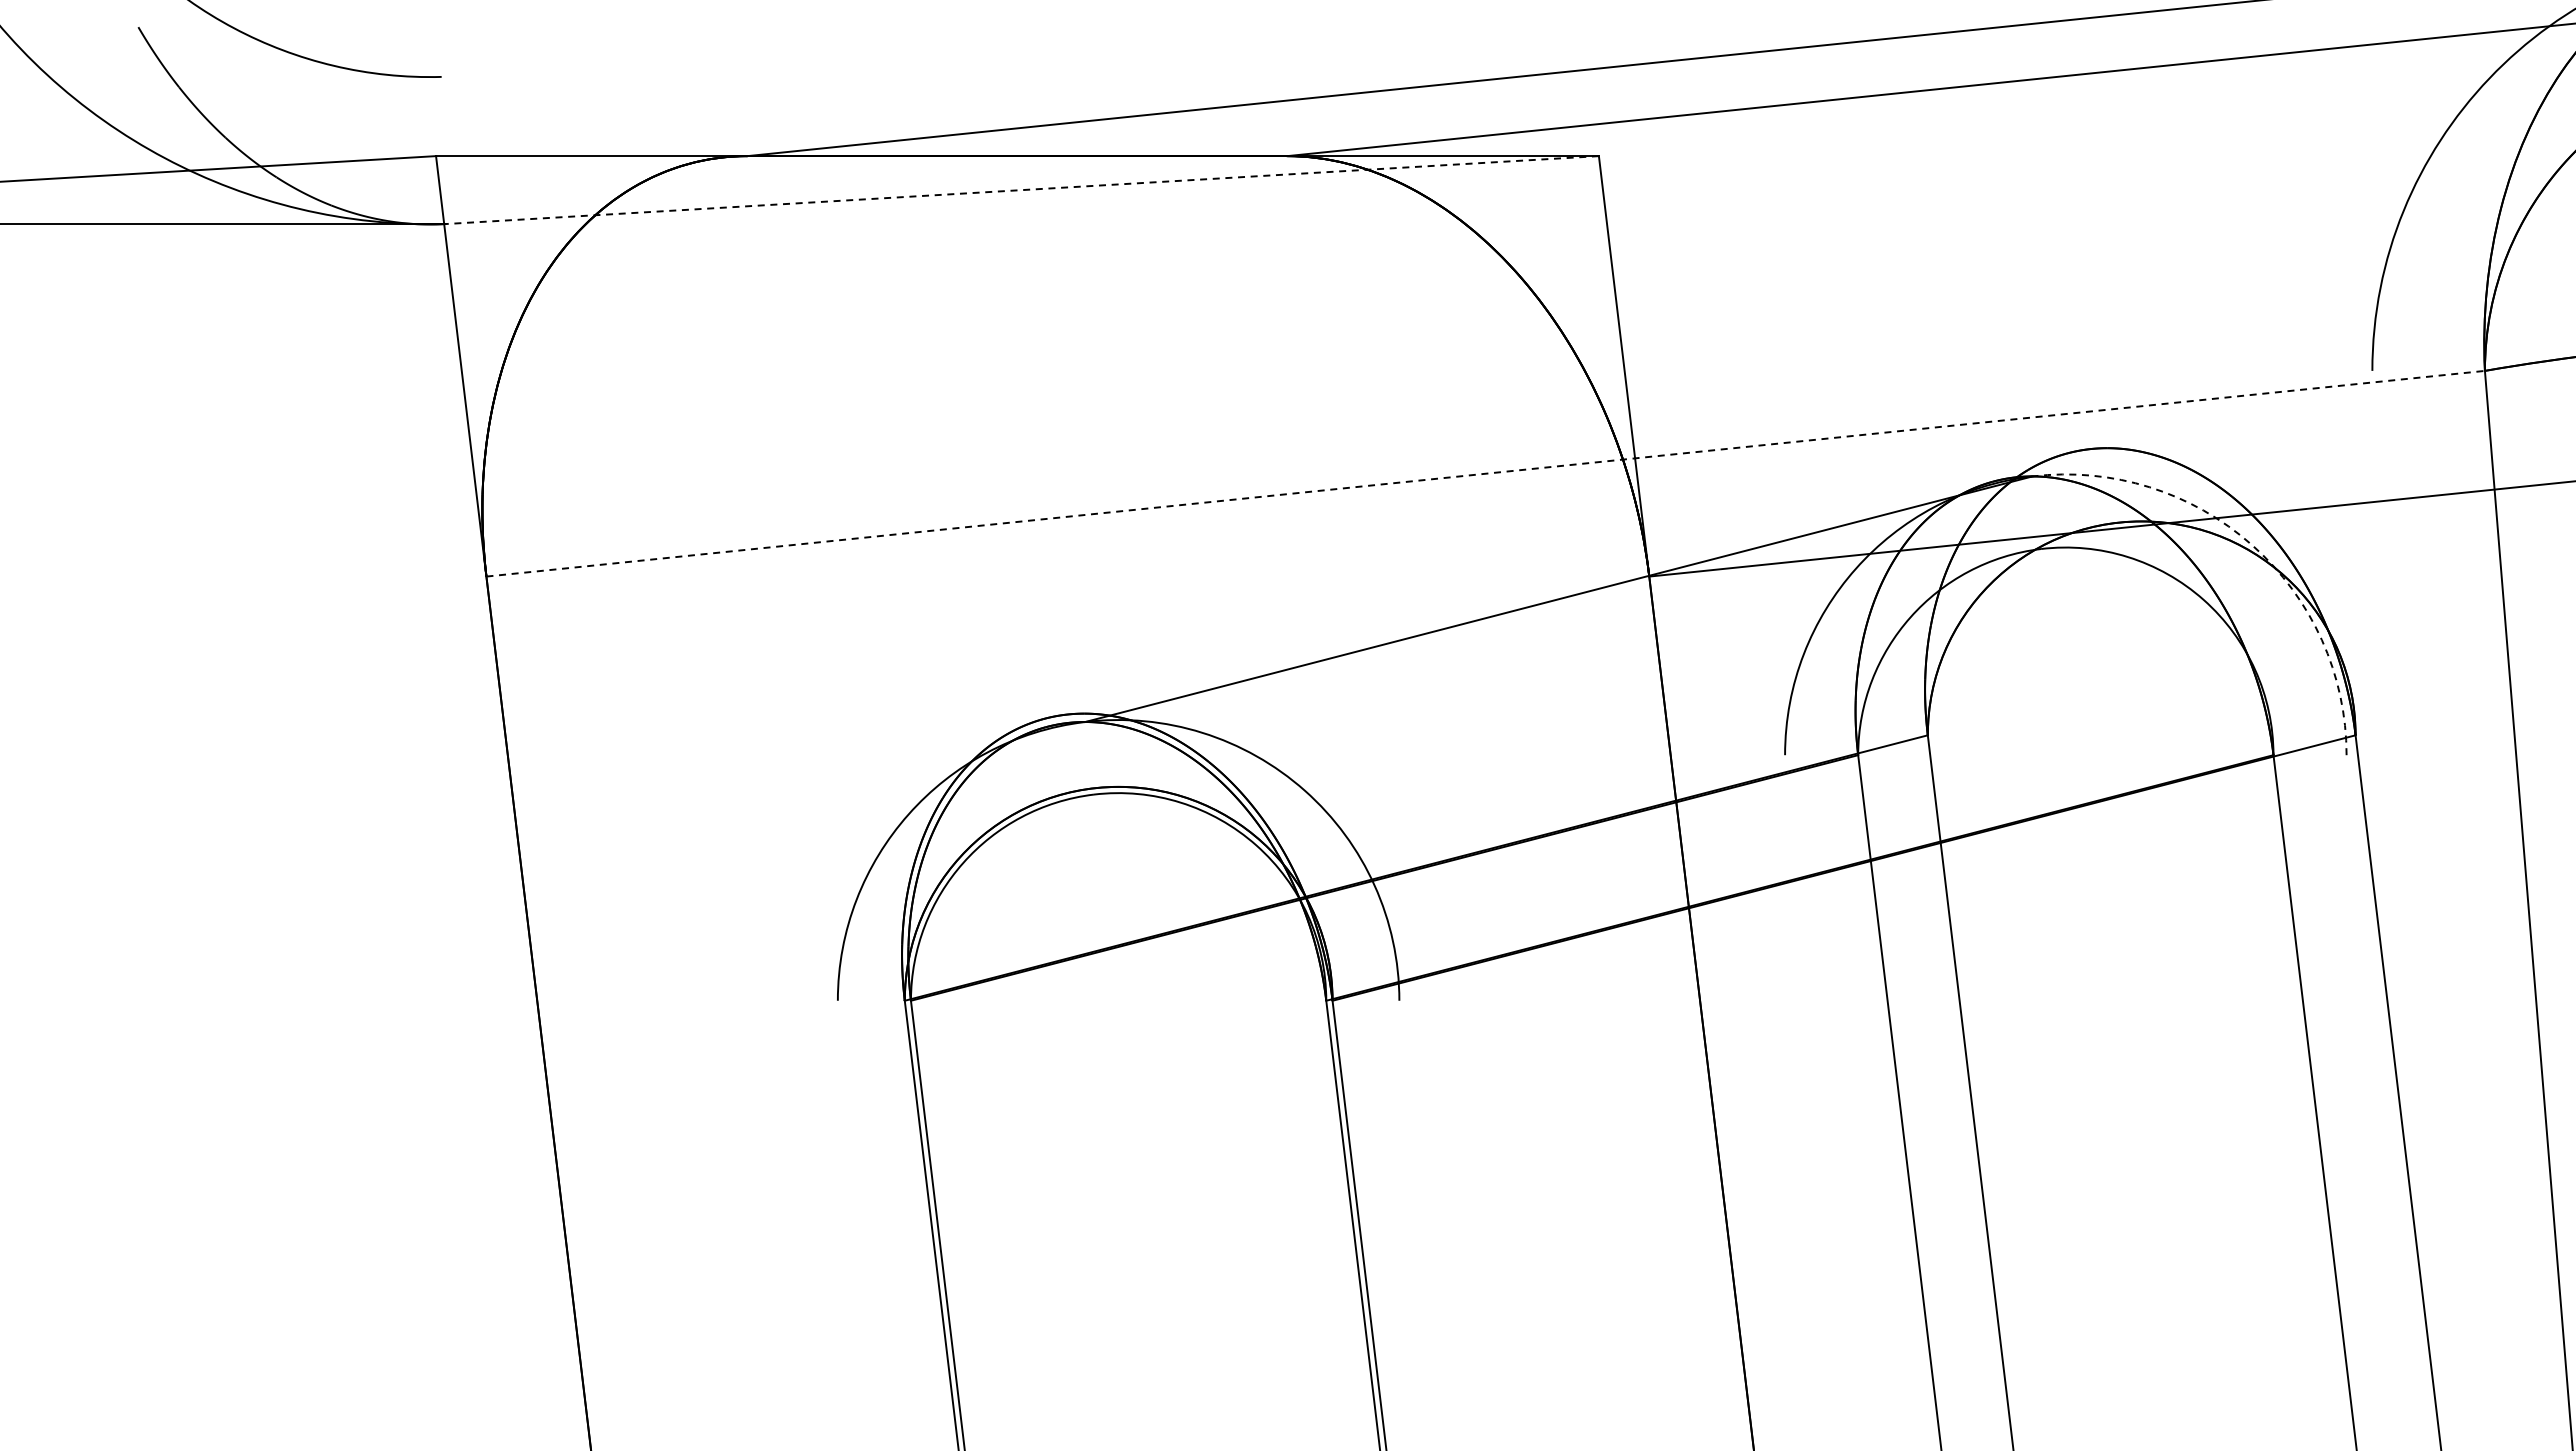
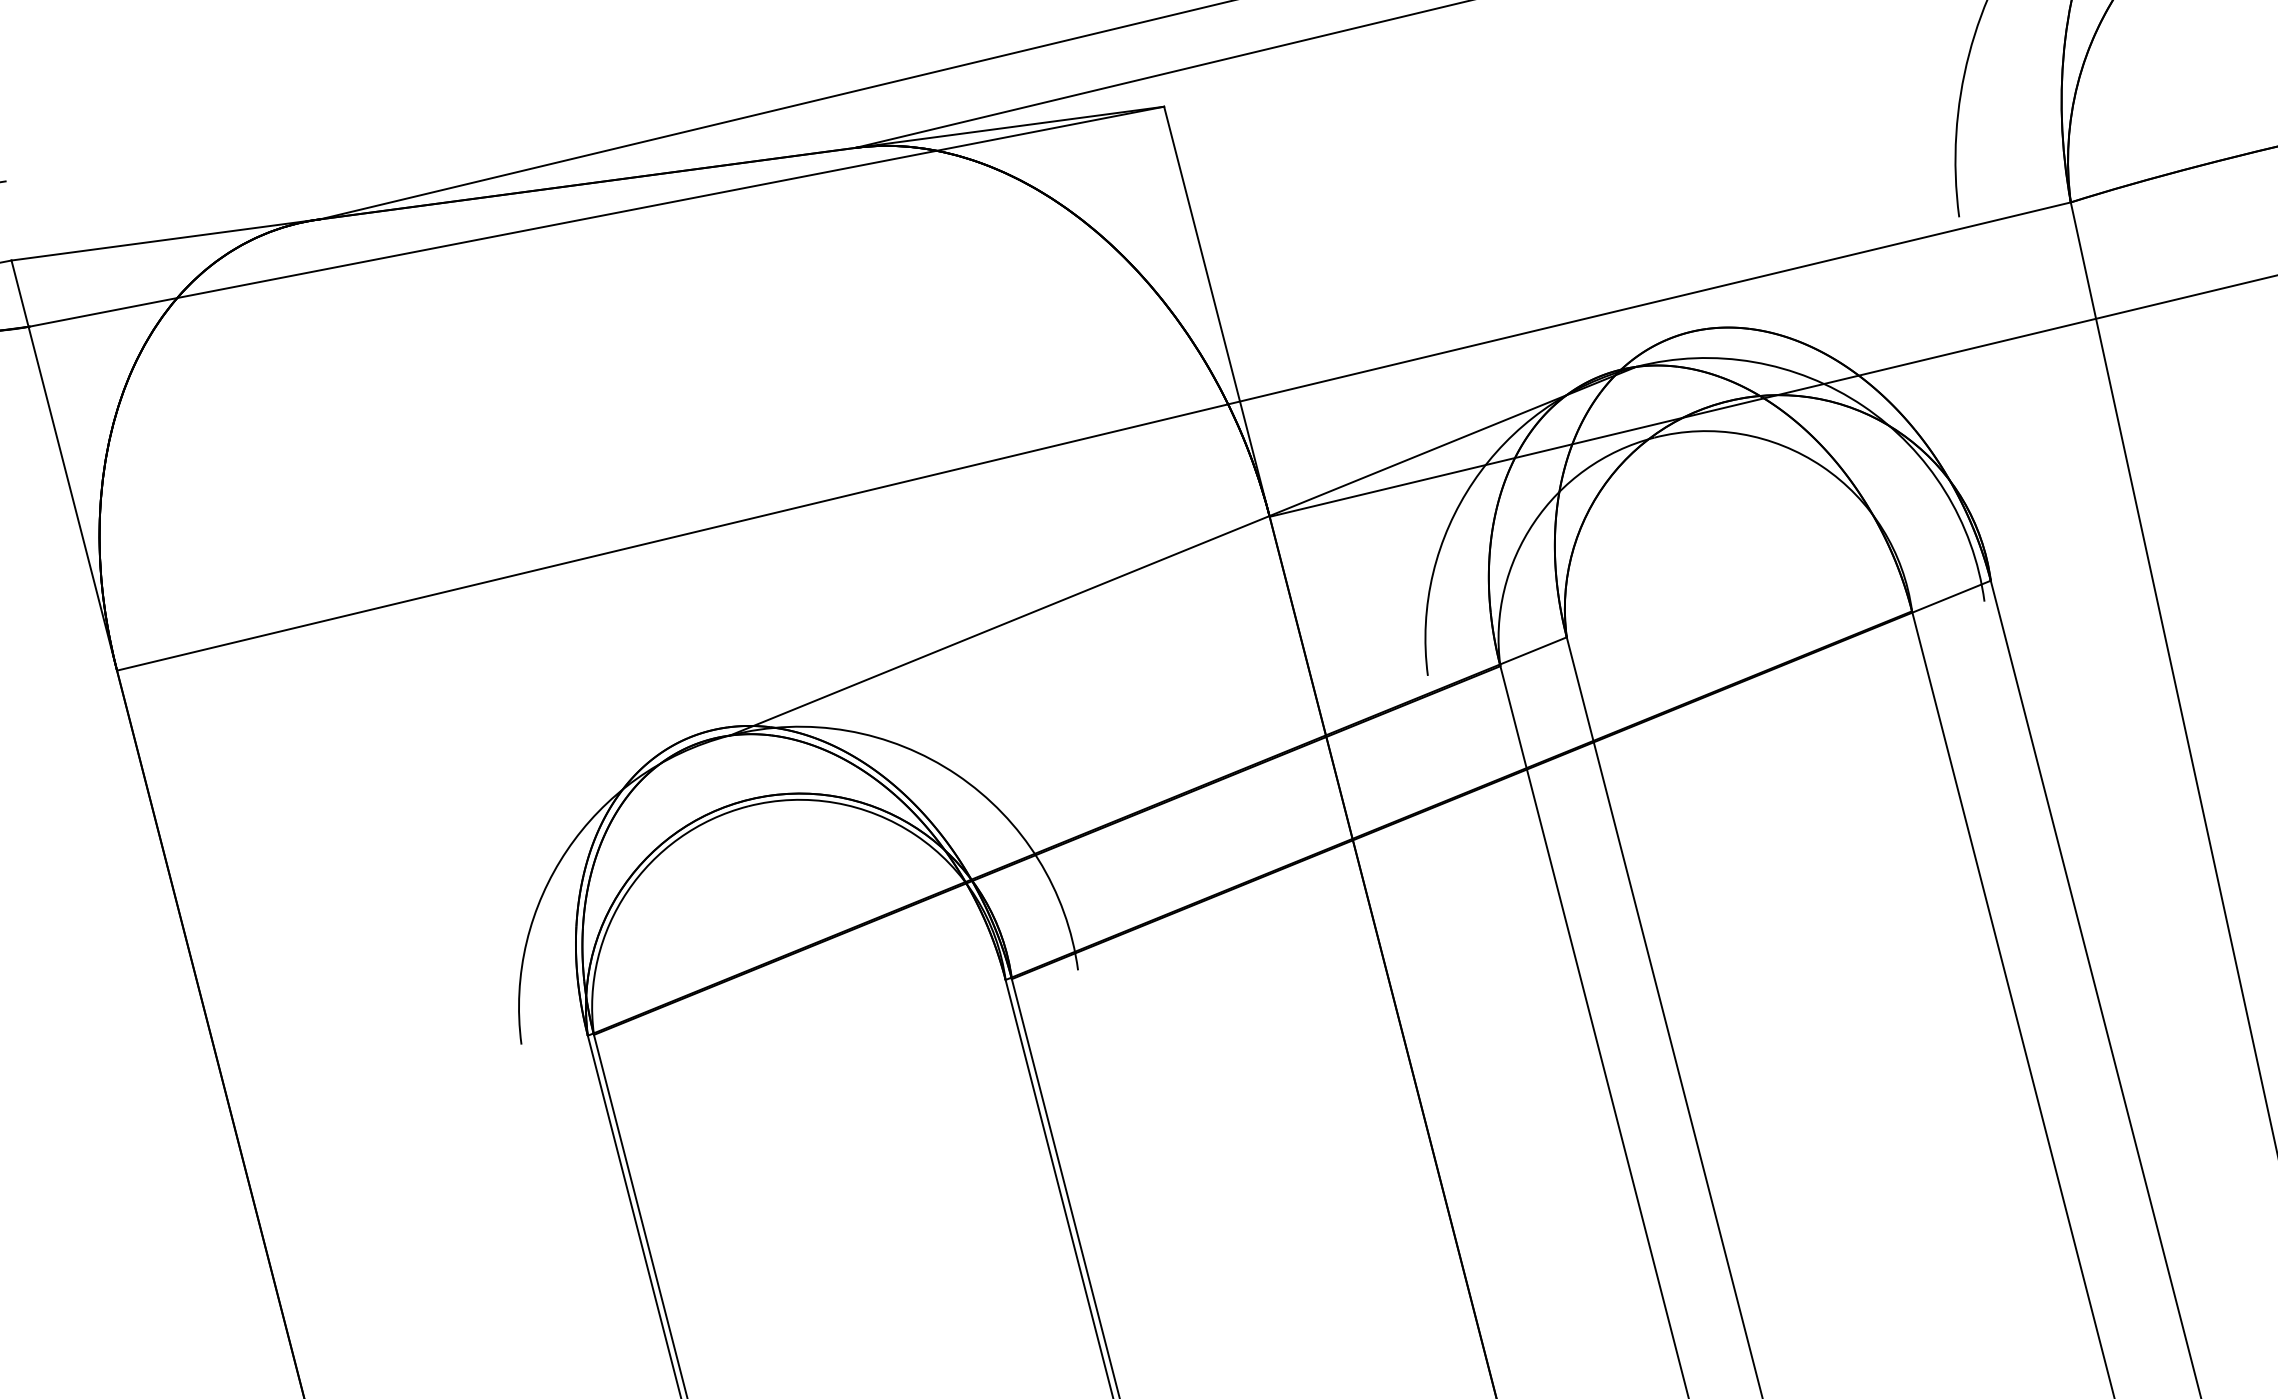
line: (1022, 190) -> (597, 217), dashed -> solid
line: (1485, 473) -> (1093, 436), dashed -> solid
arc: (2252, 545) -> (1863, 406), dashed -> solid

